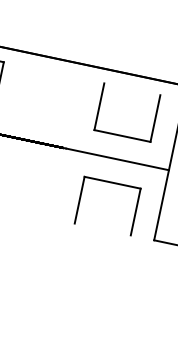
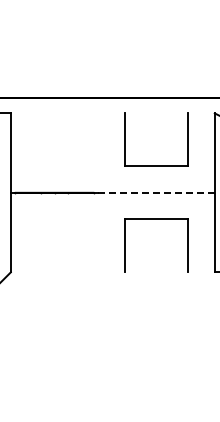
line: (118, 159) -> (157, 192), solid -> dashed

